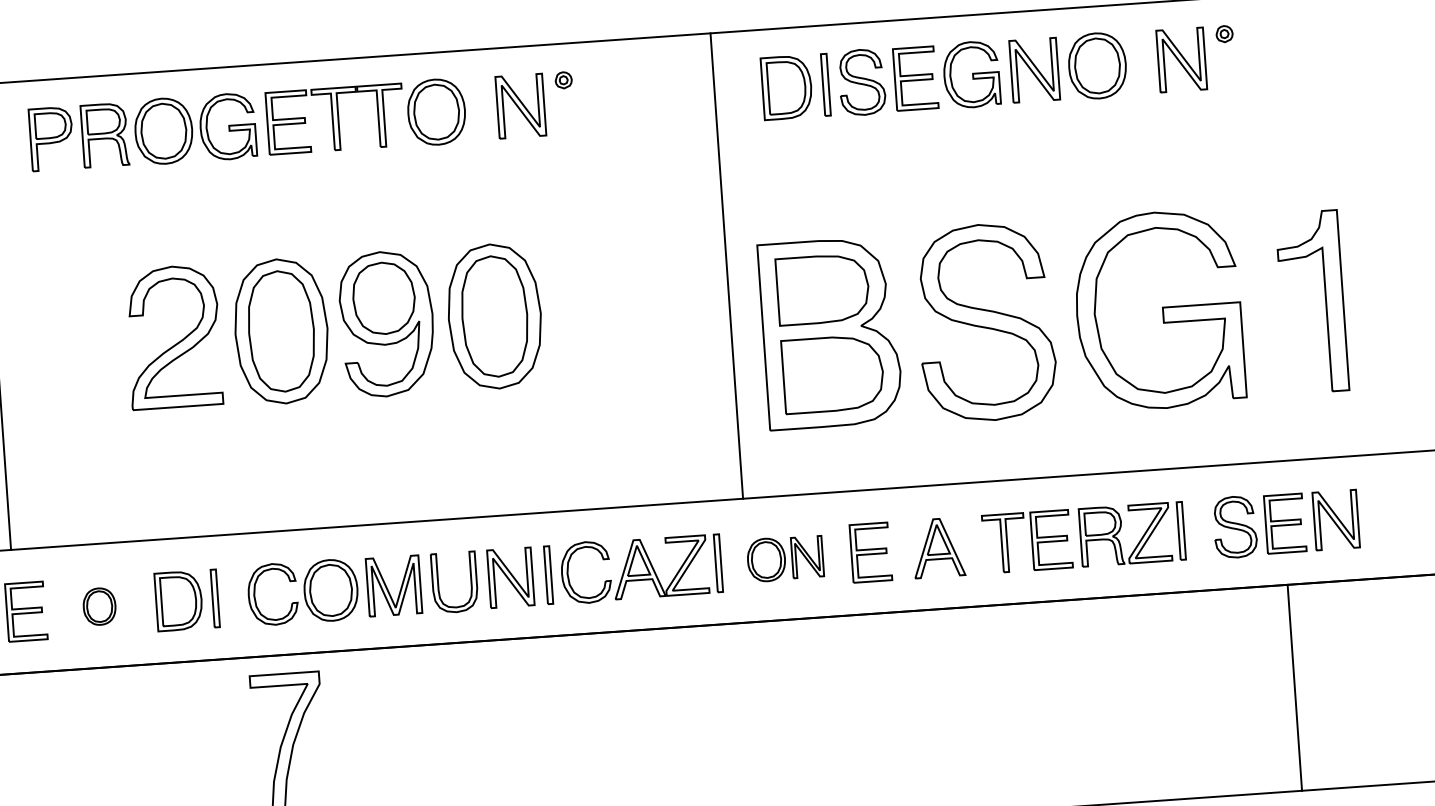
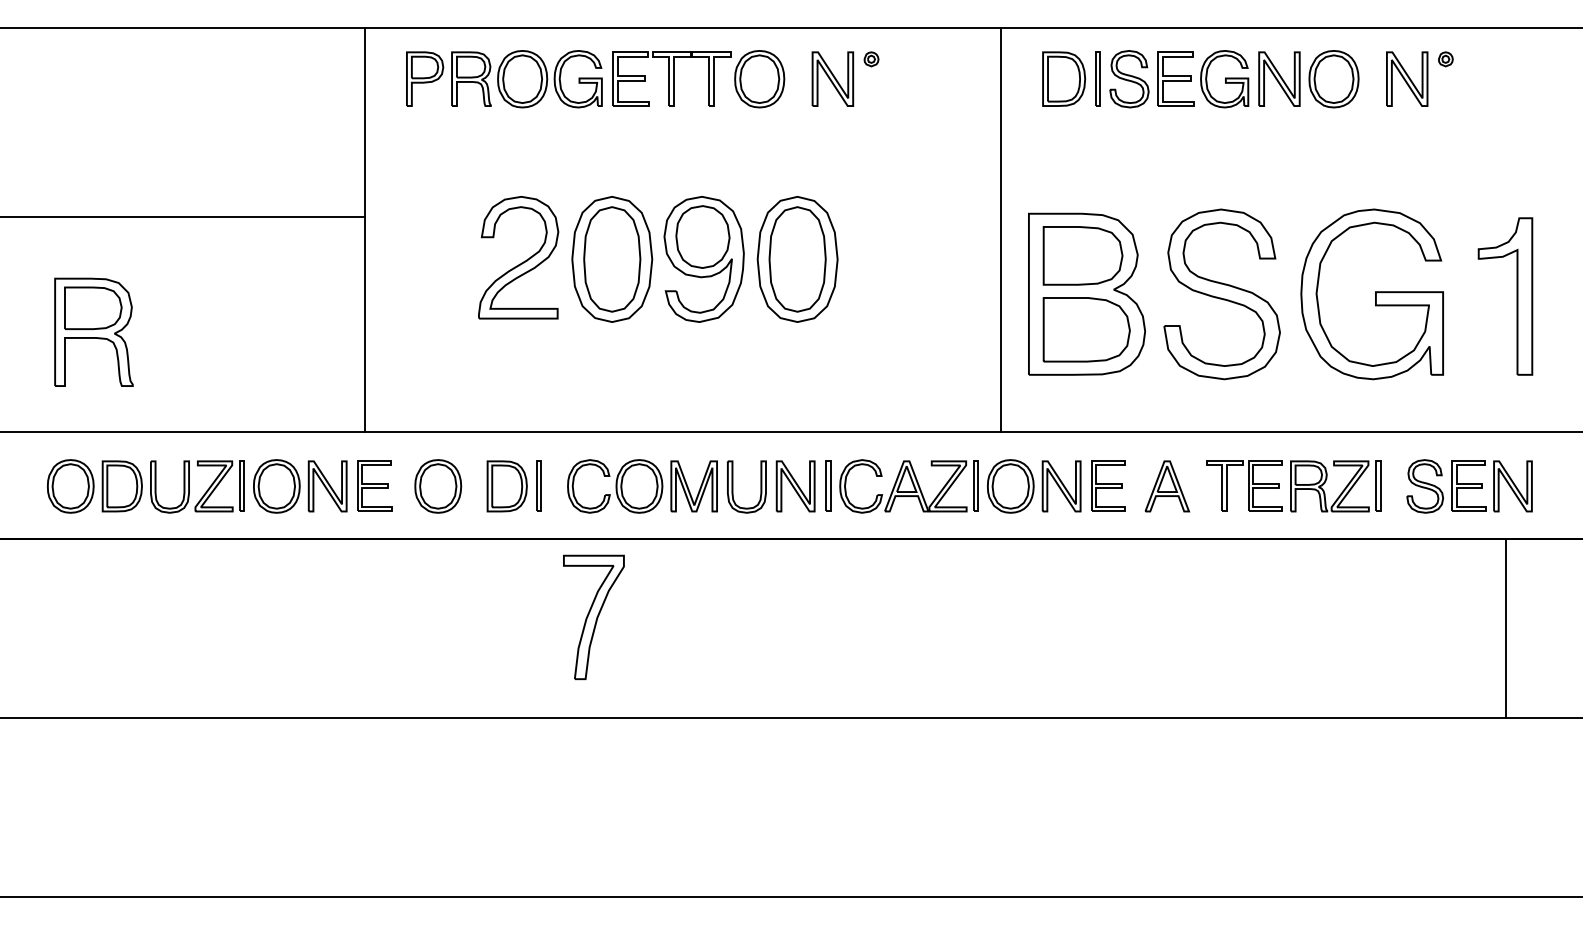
part: (785, 558) -> (1034, 486), size x1.43
part: (99, 606) -> (438, 486), size x1.67
line: (1295, 687) -> (1506, 628), moved

